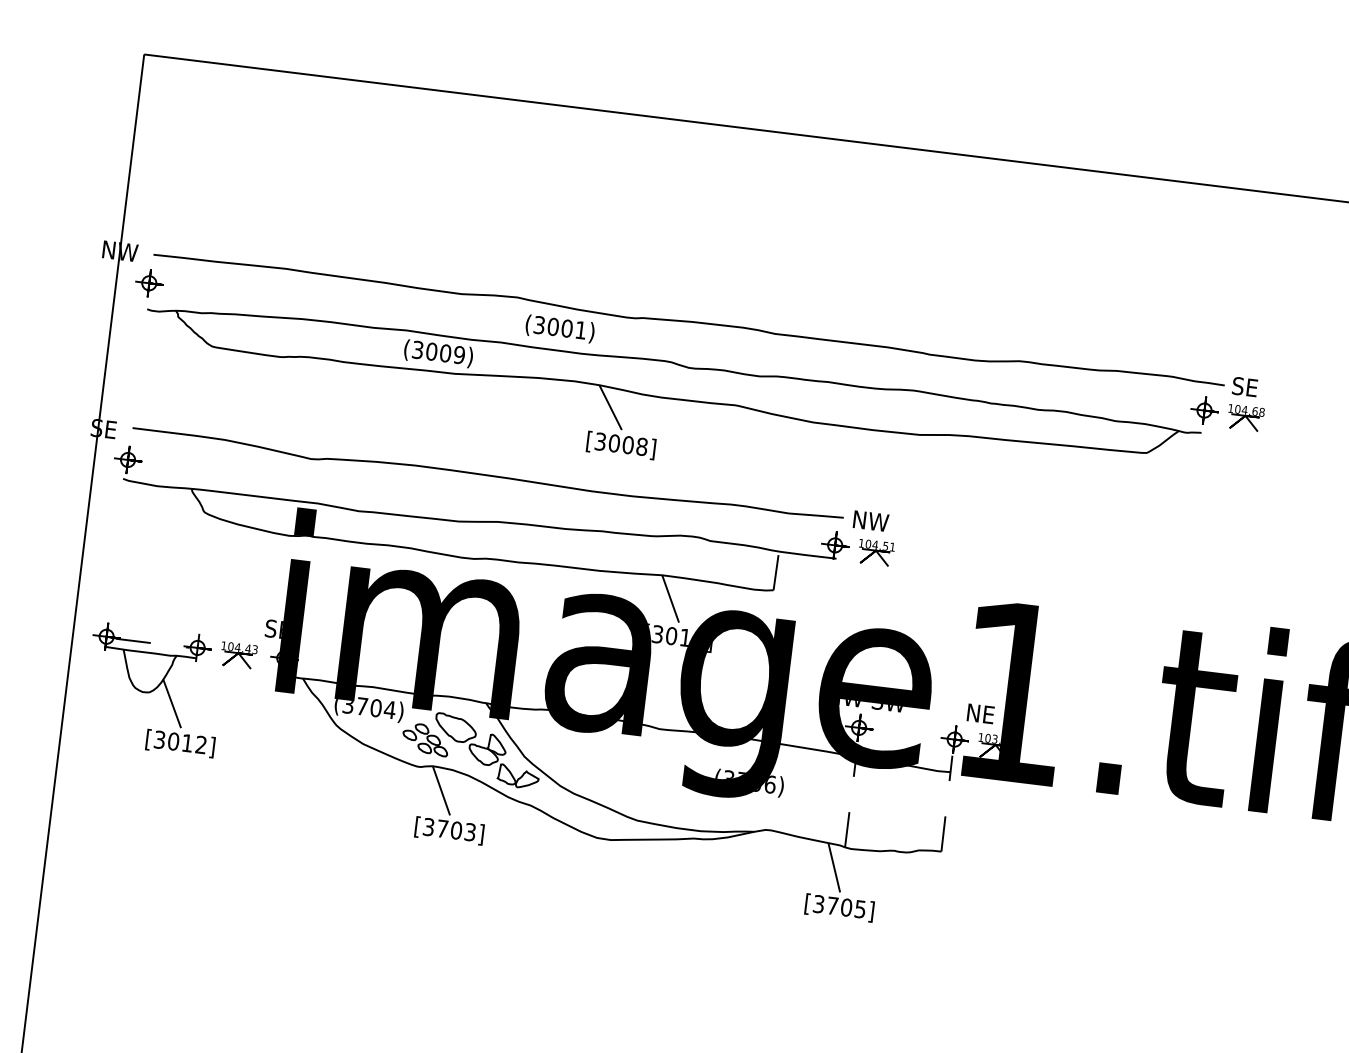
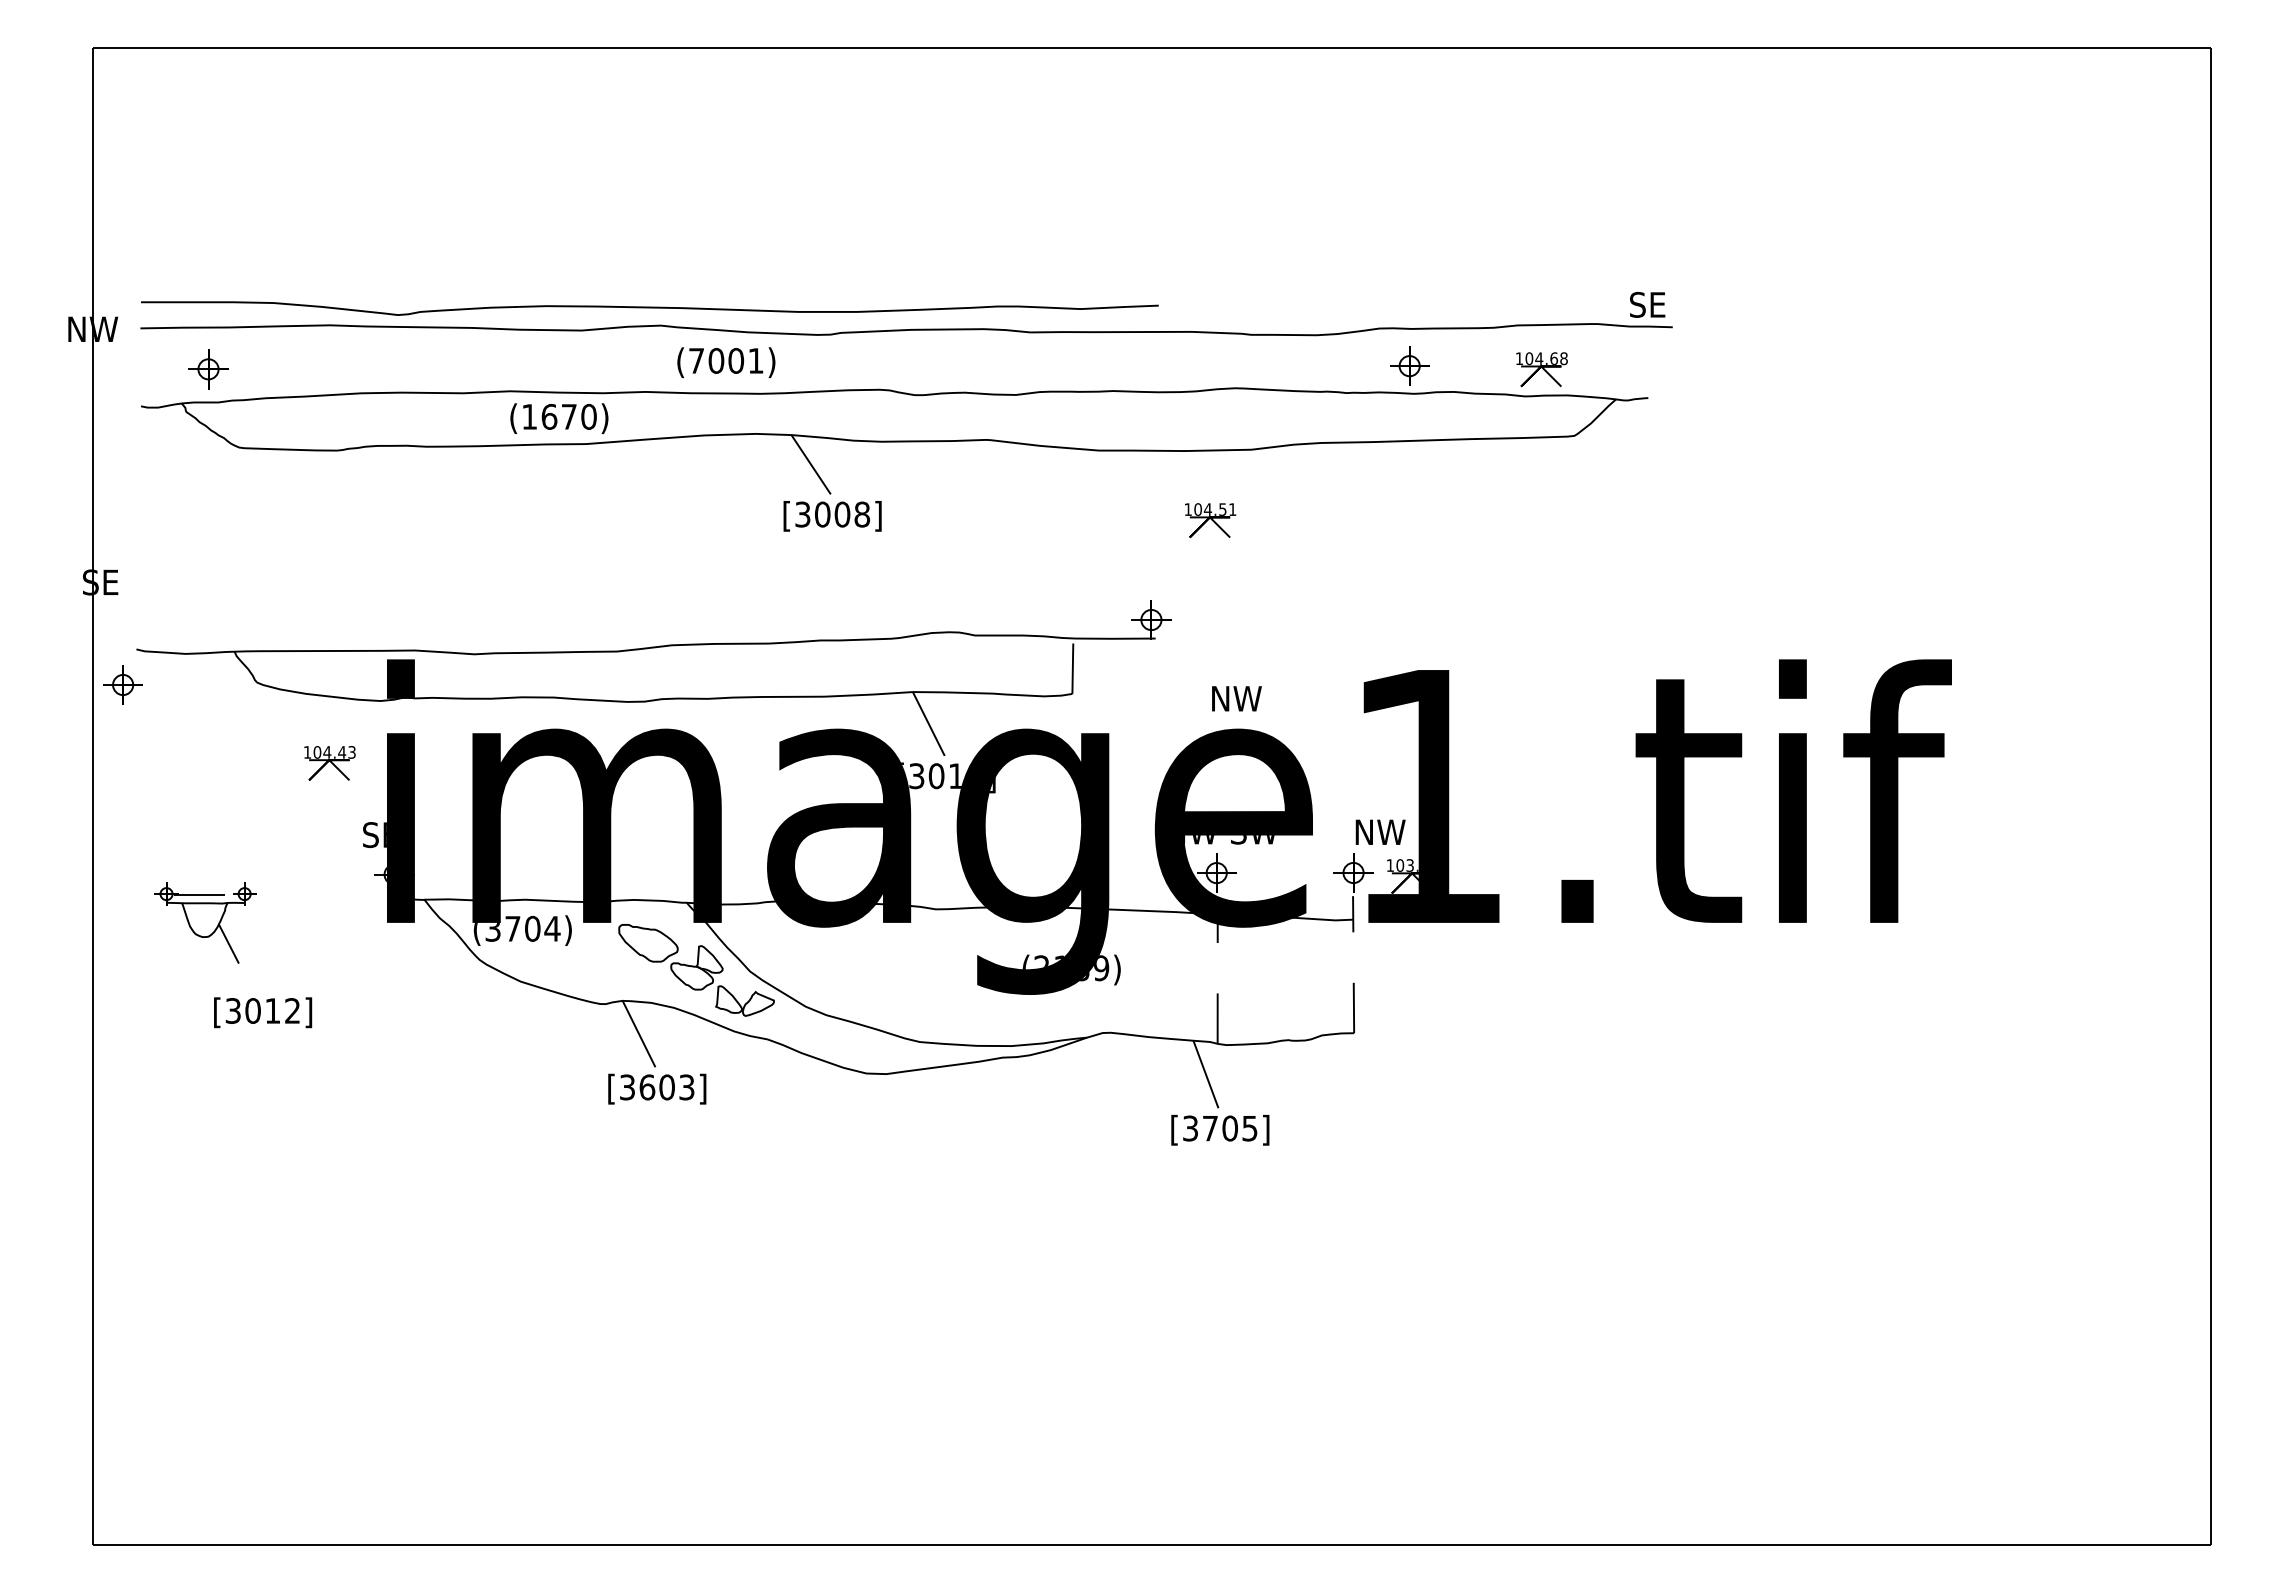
part: (149, 283) -> (208, 369), moved
text: (539, 324) -> (696, 360), (3001) -> (7001)
text: (438, 352) -> (559, 416), (3009) -> (1670)
text: (1244, 386) -> (1647, 304), moved
part: (1204, 410) -> (1409, 365), moved
part: (1245, 417) -> (1541, 369), moved
part: (127, 459) -> (122, 684), moved
curve: (487, 476) -> (649, 308), moved
text: (870, 521) -> (1236, 698), moved
part: (876, 552) -> (1210, 520), moved
part: (238, 655) -> (329, 763), moved
part: (147, 675) -> (205, 922), size x0.6
text: (977, 712) -> (1380, 831), NE -> NW
part: (425, 739) -> (607, 964), removed
text: (749, 782) -> (1071, 968), (3706) -> (2189)
text: (442, 828) -> (647, 1087), [3703] -> [3603]

